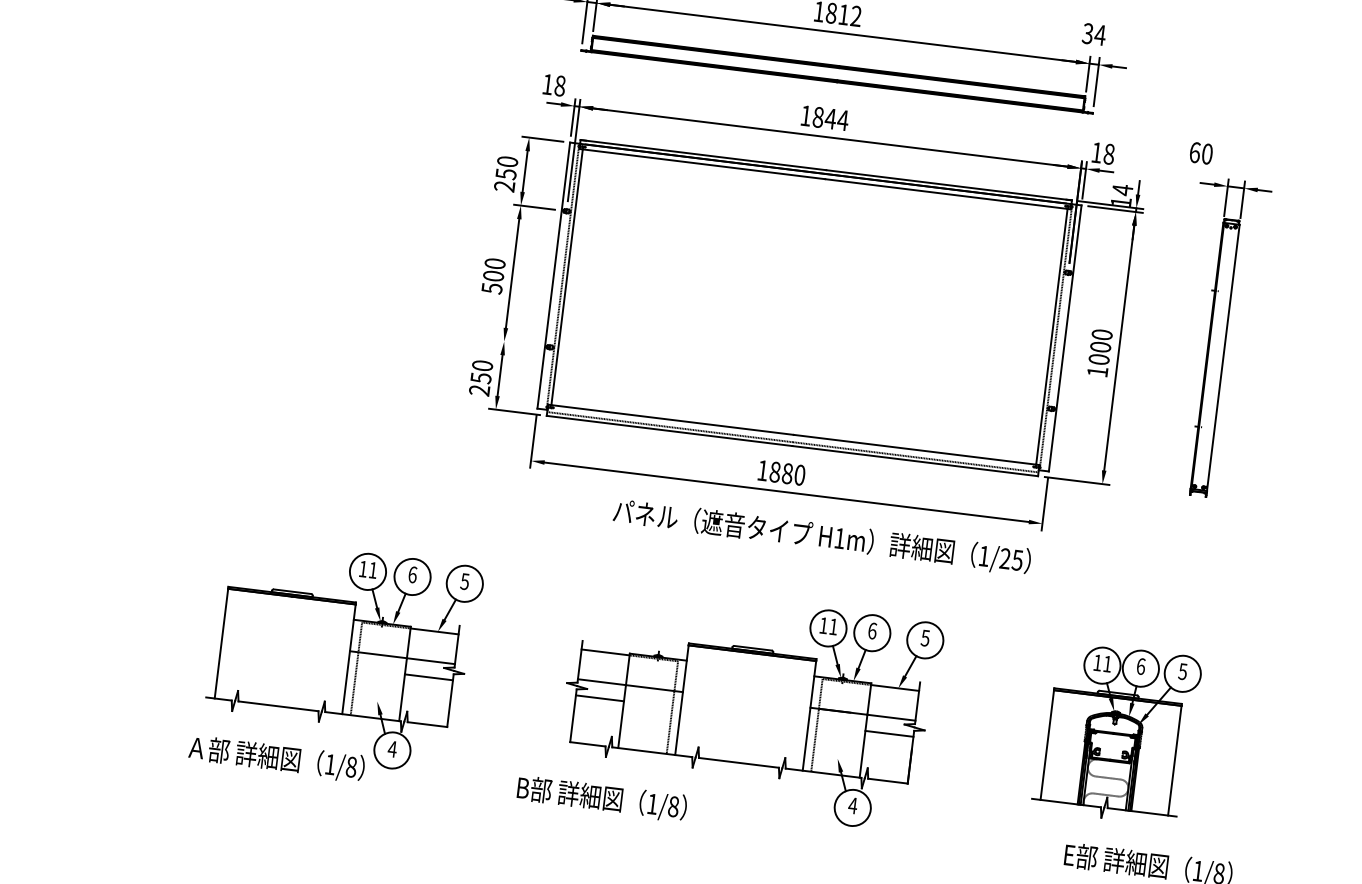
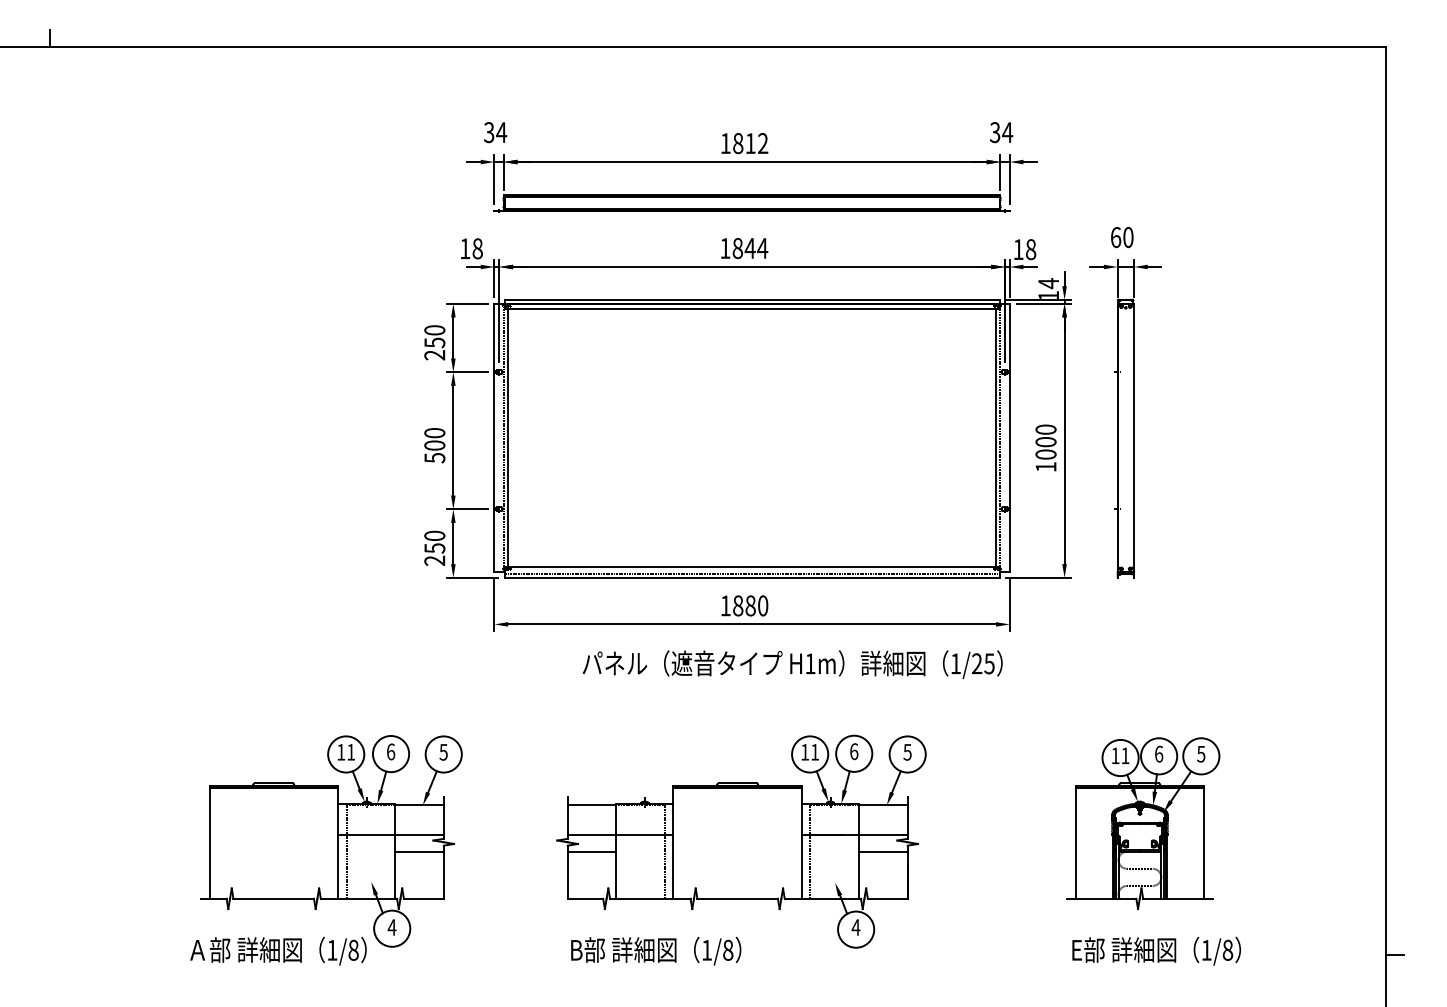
part: (1217, 337) -> (1125, 418), moved
line: (517, 343) -> (466, 509), added
part: (1117, 733) -> (1143, 823), moved
text: (602, 798) -> (656, 950), moved

